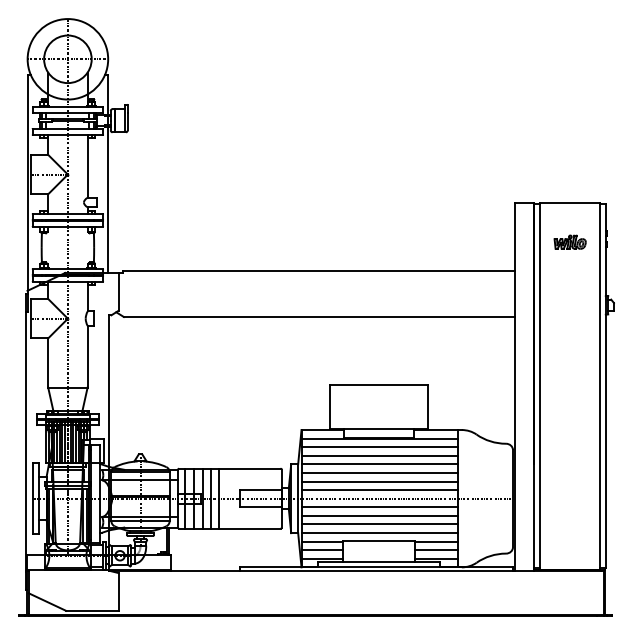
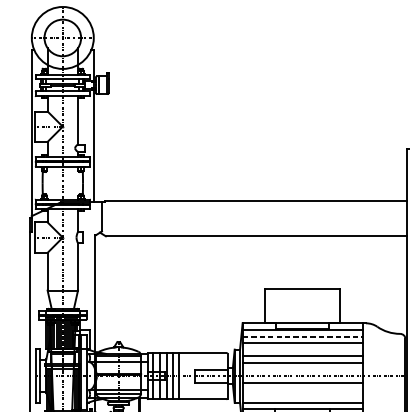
line: (380, 447) -> (303, 336), solid -> dashed
line: (379, 464) -> (302, 349), removed
line: (379, 490) -> (302, 369), removed
line: (379, 515) -> (302, 389), removed
line: (379, 524) -> (302, 396), removed

